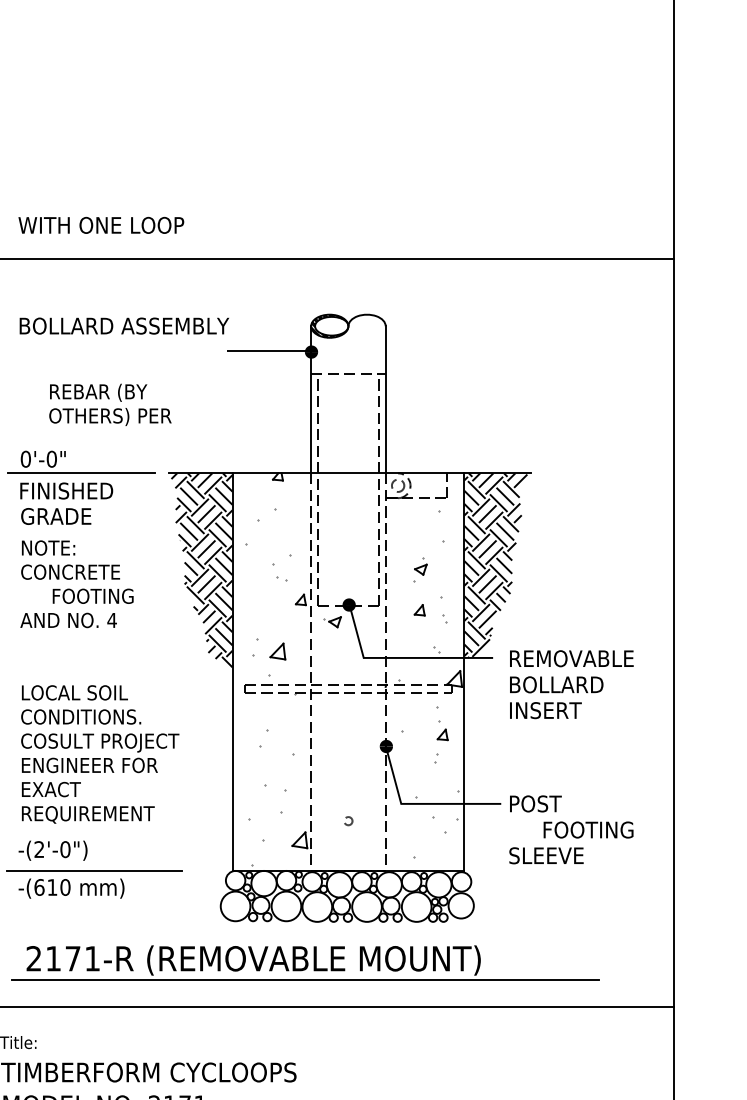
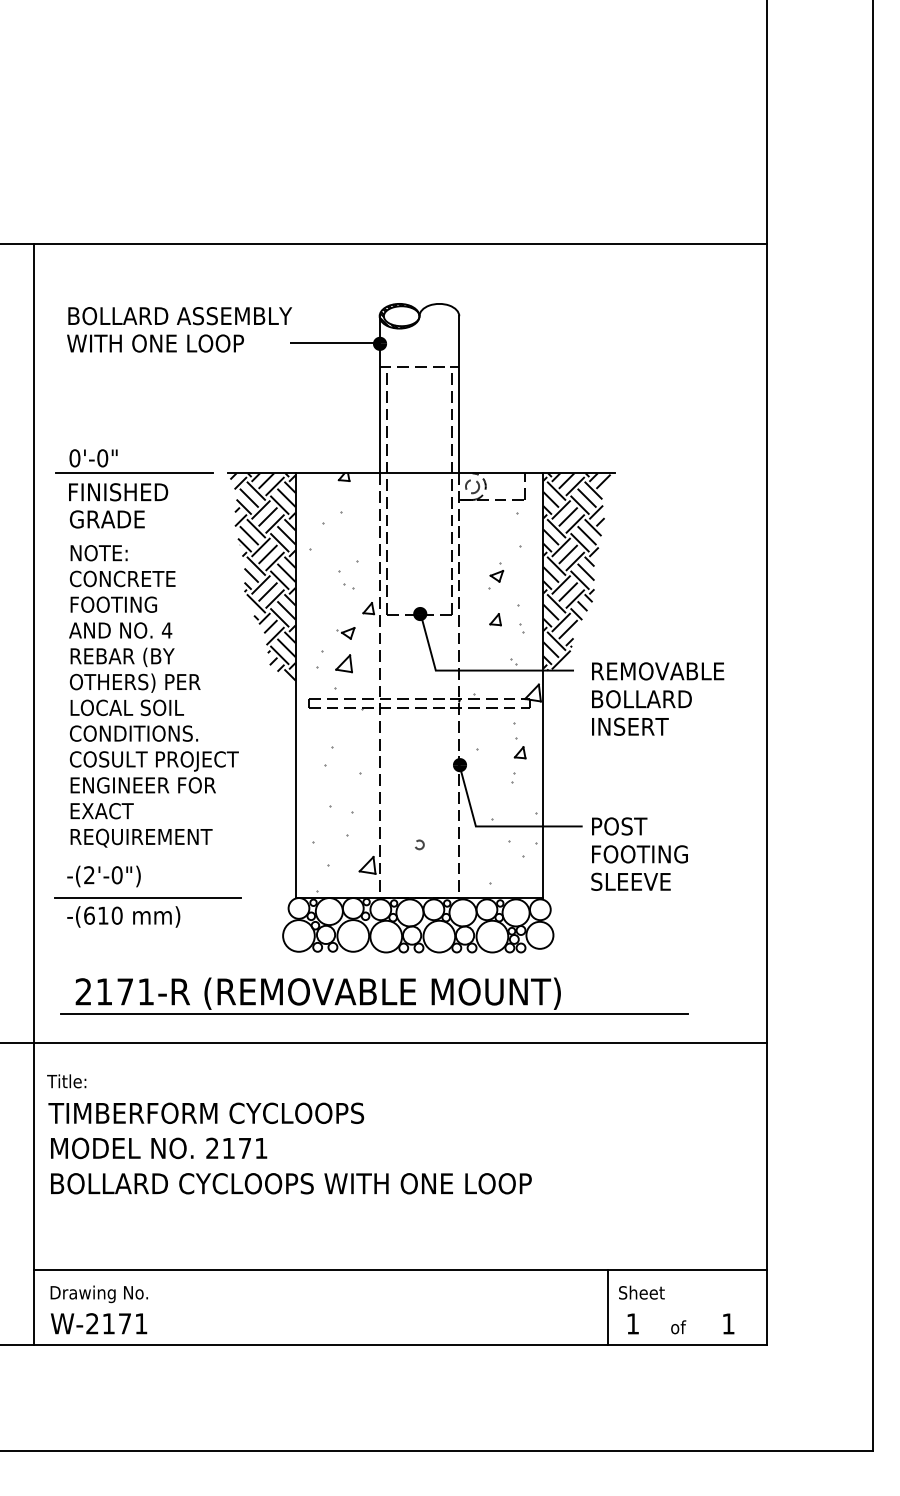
text: (101, 225) -> (155, 343), moved
text: (110, 404) -> (135, 669), moved
text: (92, 596) -> (113, 604), moved
part: (332, 622) -> (345, 633), moved
text: (588, 830) -> (639, 854), moved

